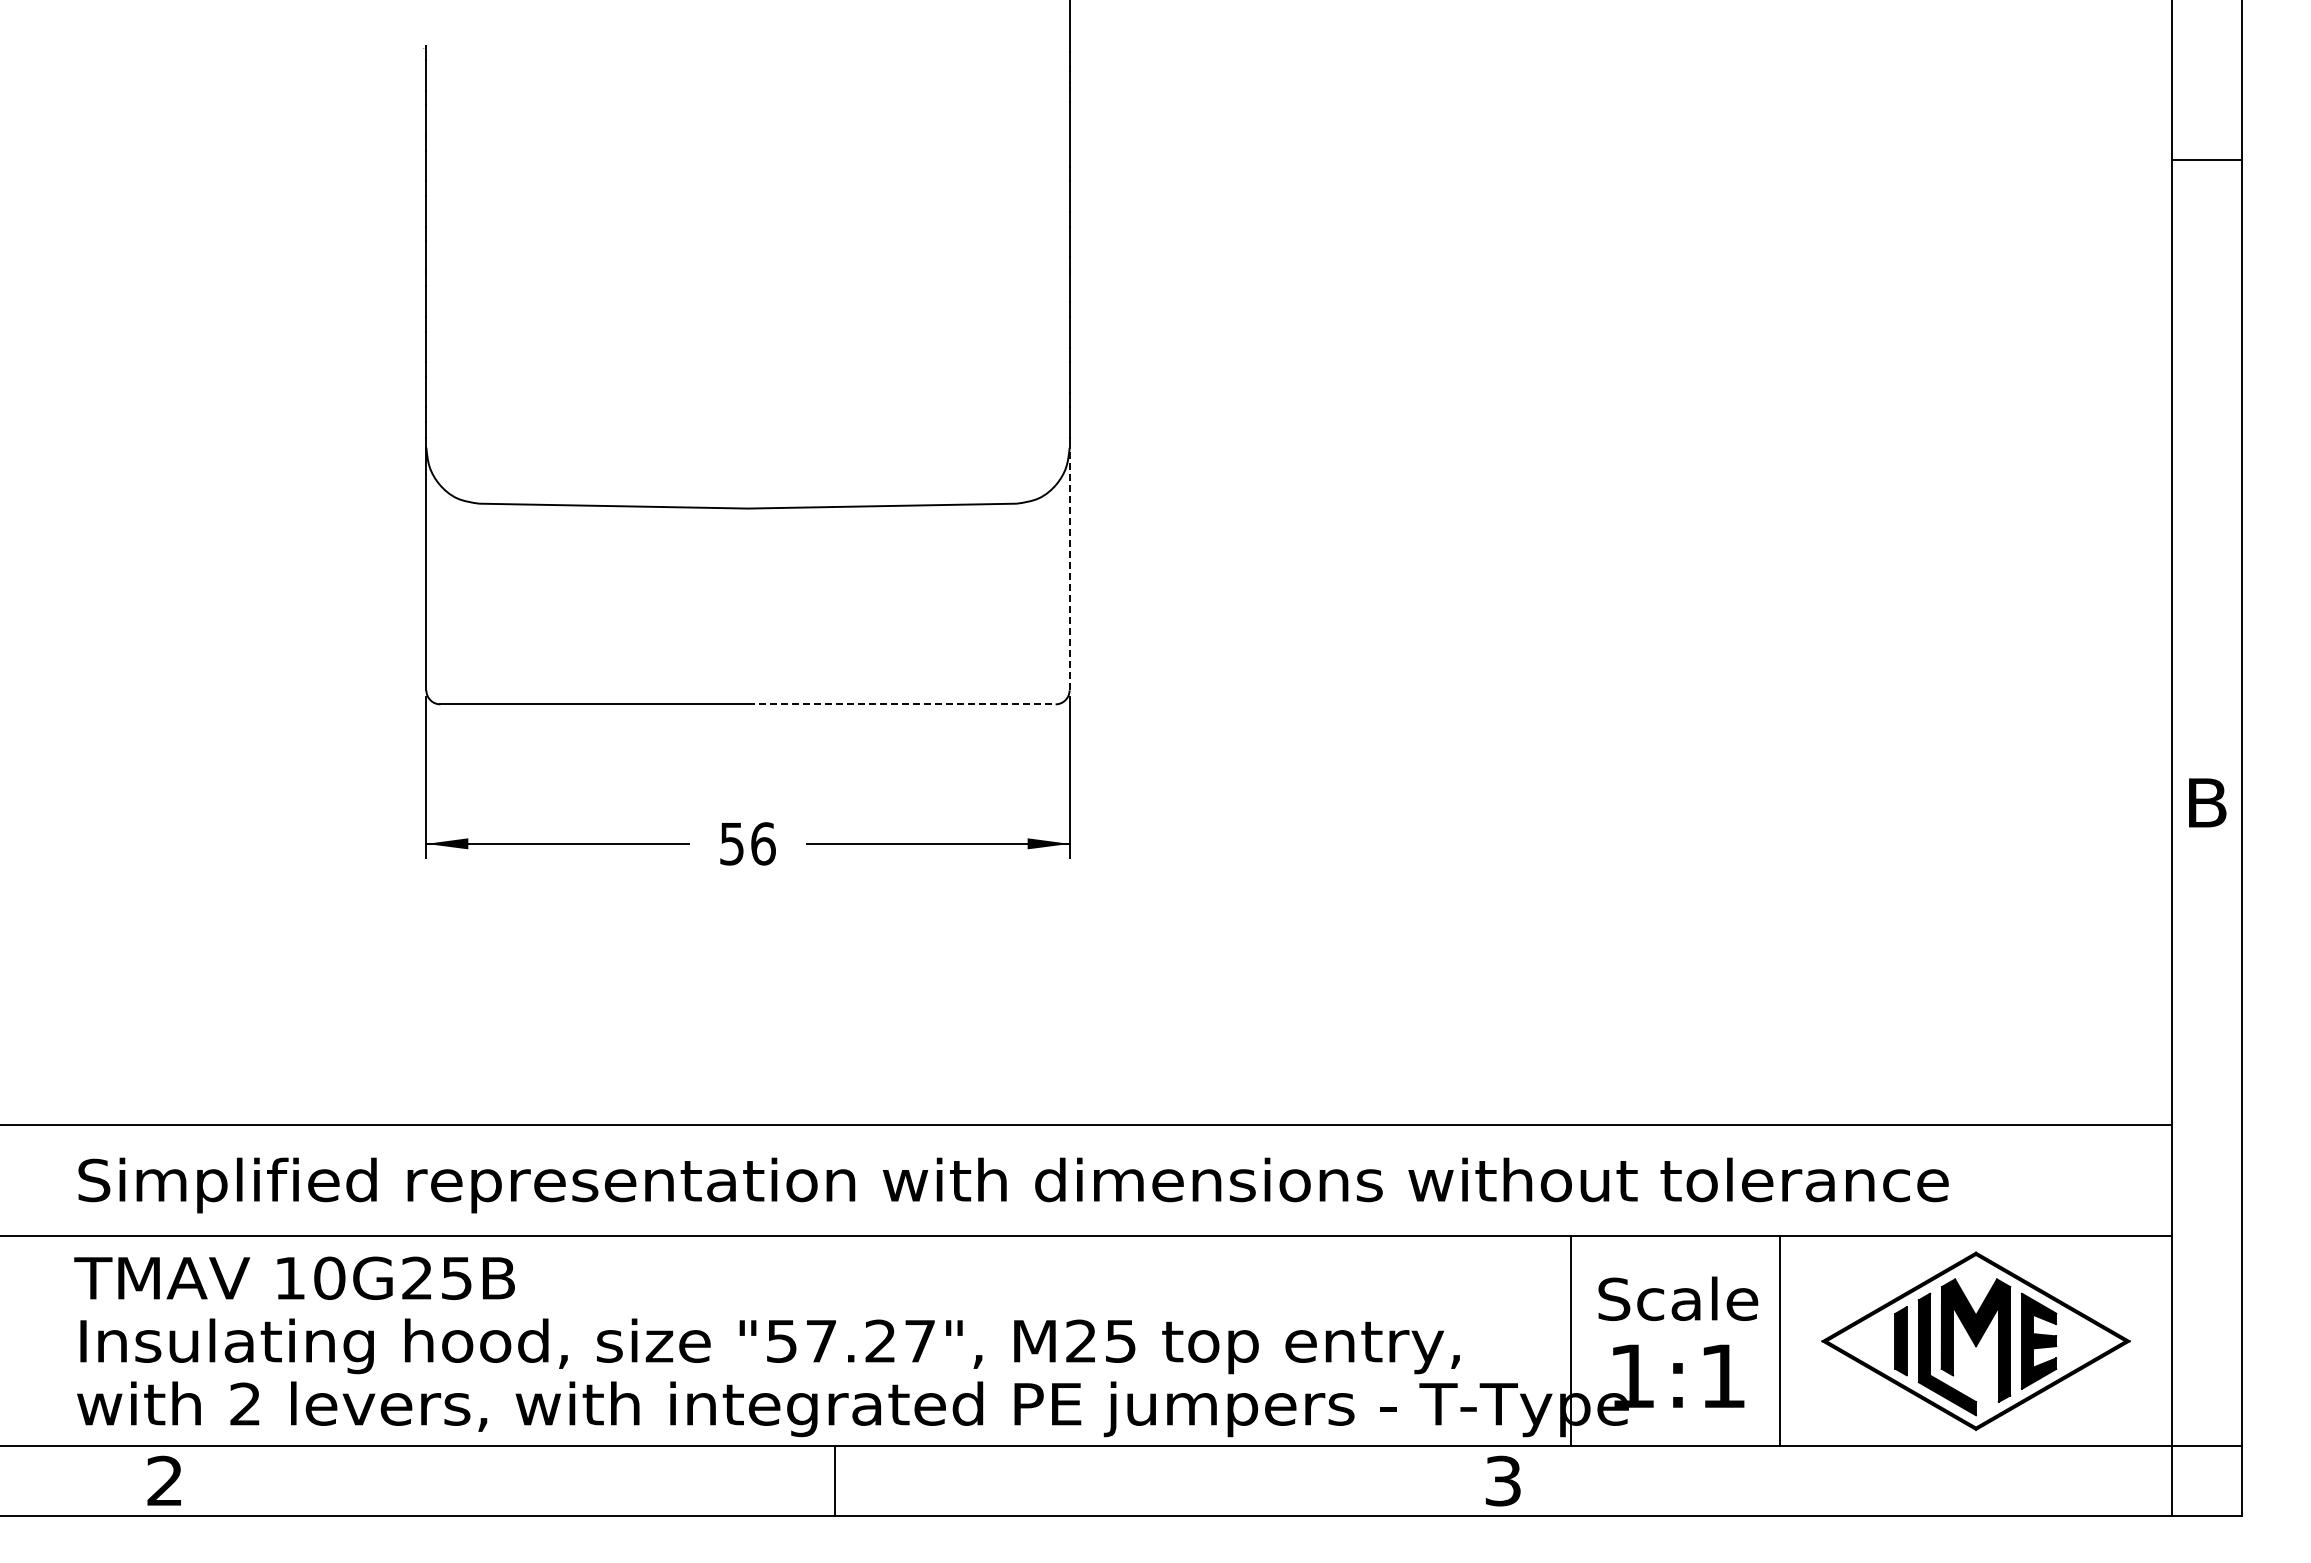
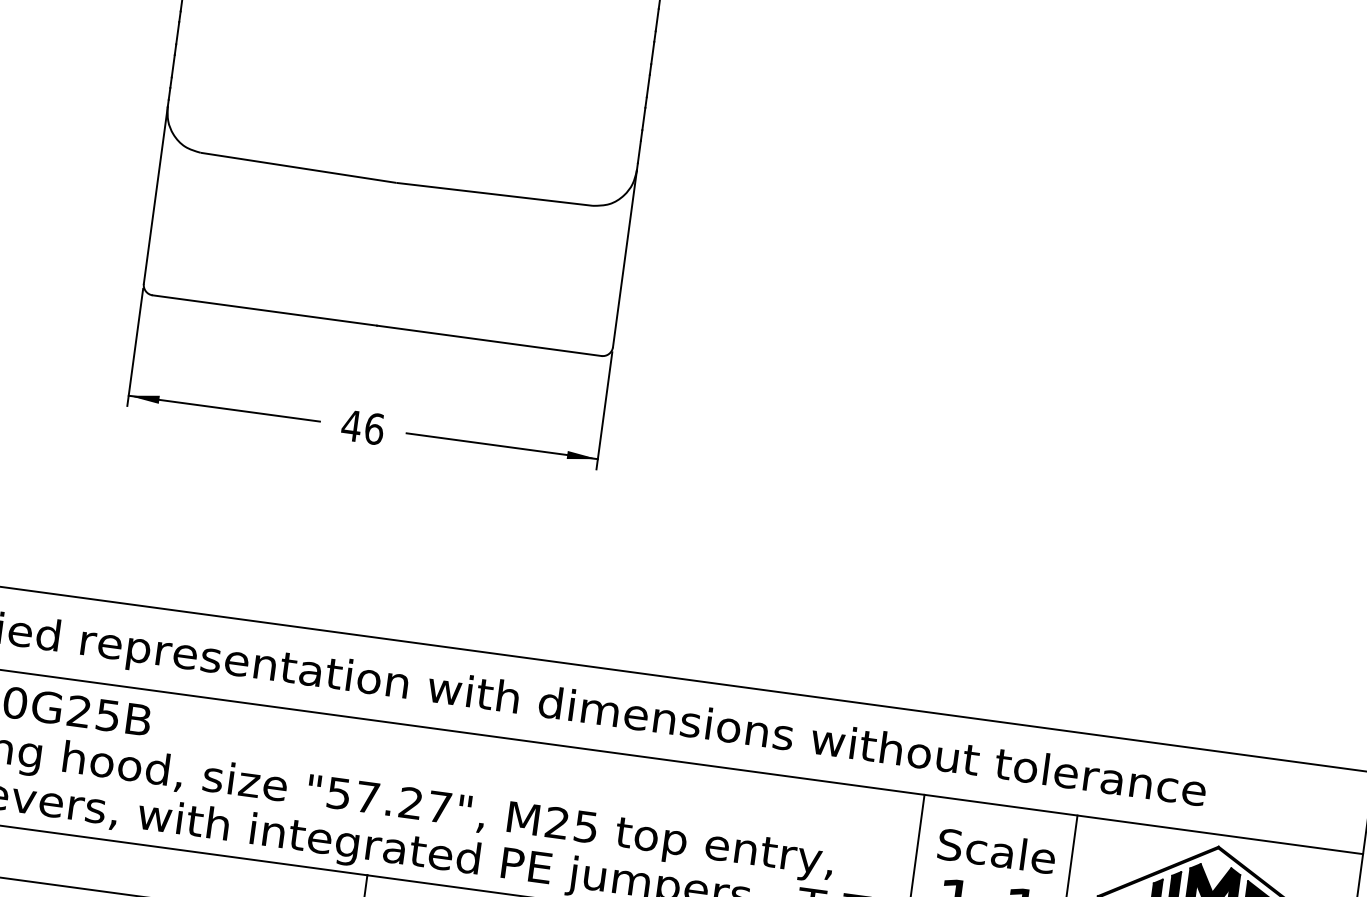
line: (1069, 569) -> (624, 259), dashed -> solid
line: (901, 704) -> (489, 340), dashed -> solid
text: (731, 844) -> (351, 426), 56 -> 46

